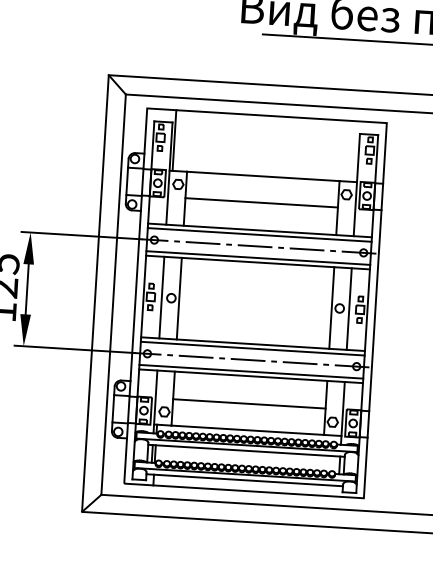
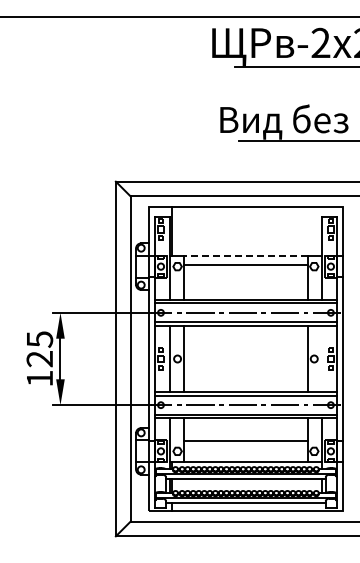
line: (262, 175) -> (245, 255), solid -> dashed
line: (261, 202) -> (245, 265), moved
line: (349, 308) -> (322, 358), removed

